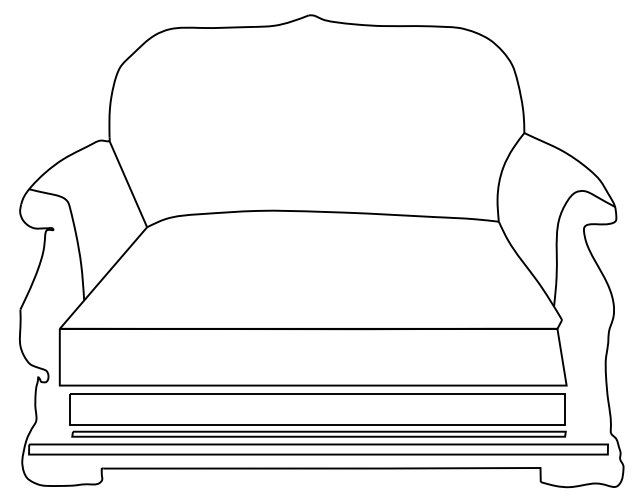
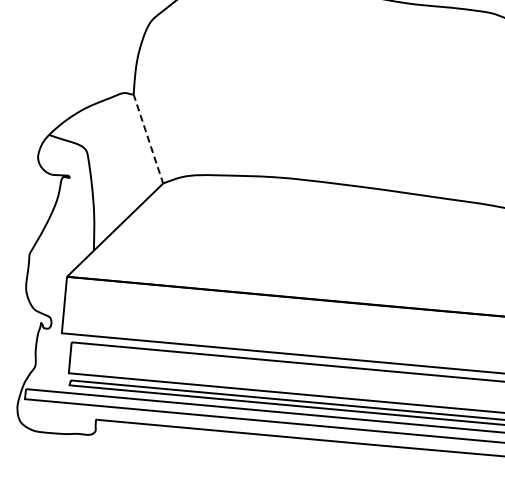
line: (128, 184) -> (148, 139), solid -> dashed

